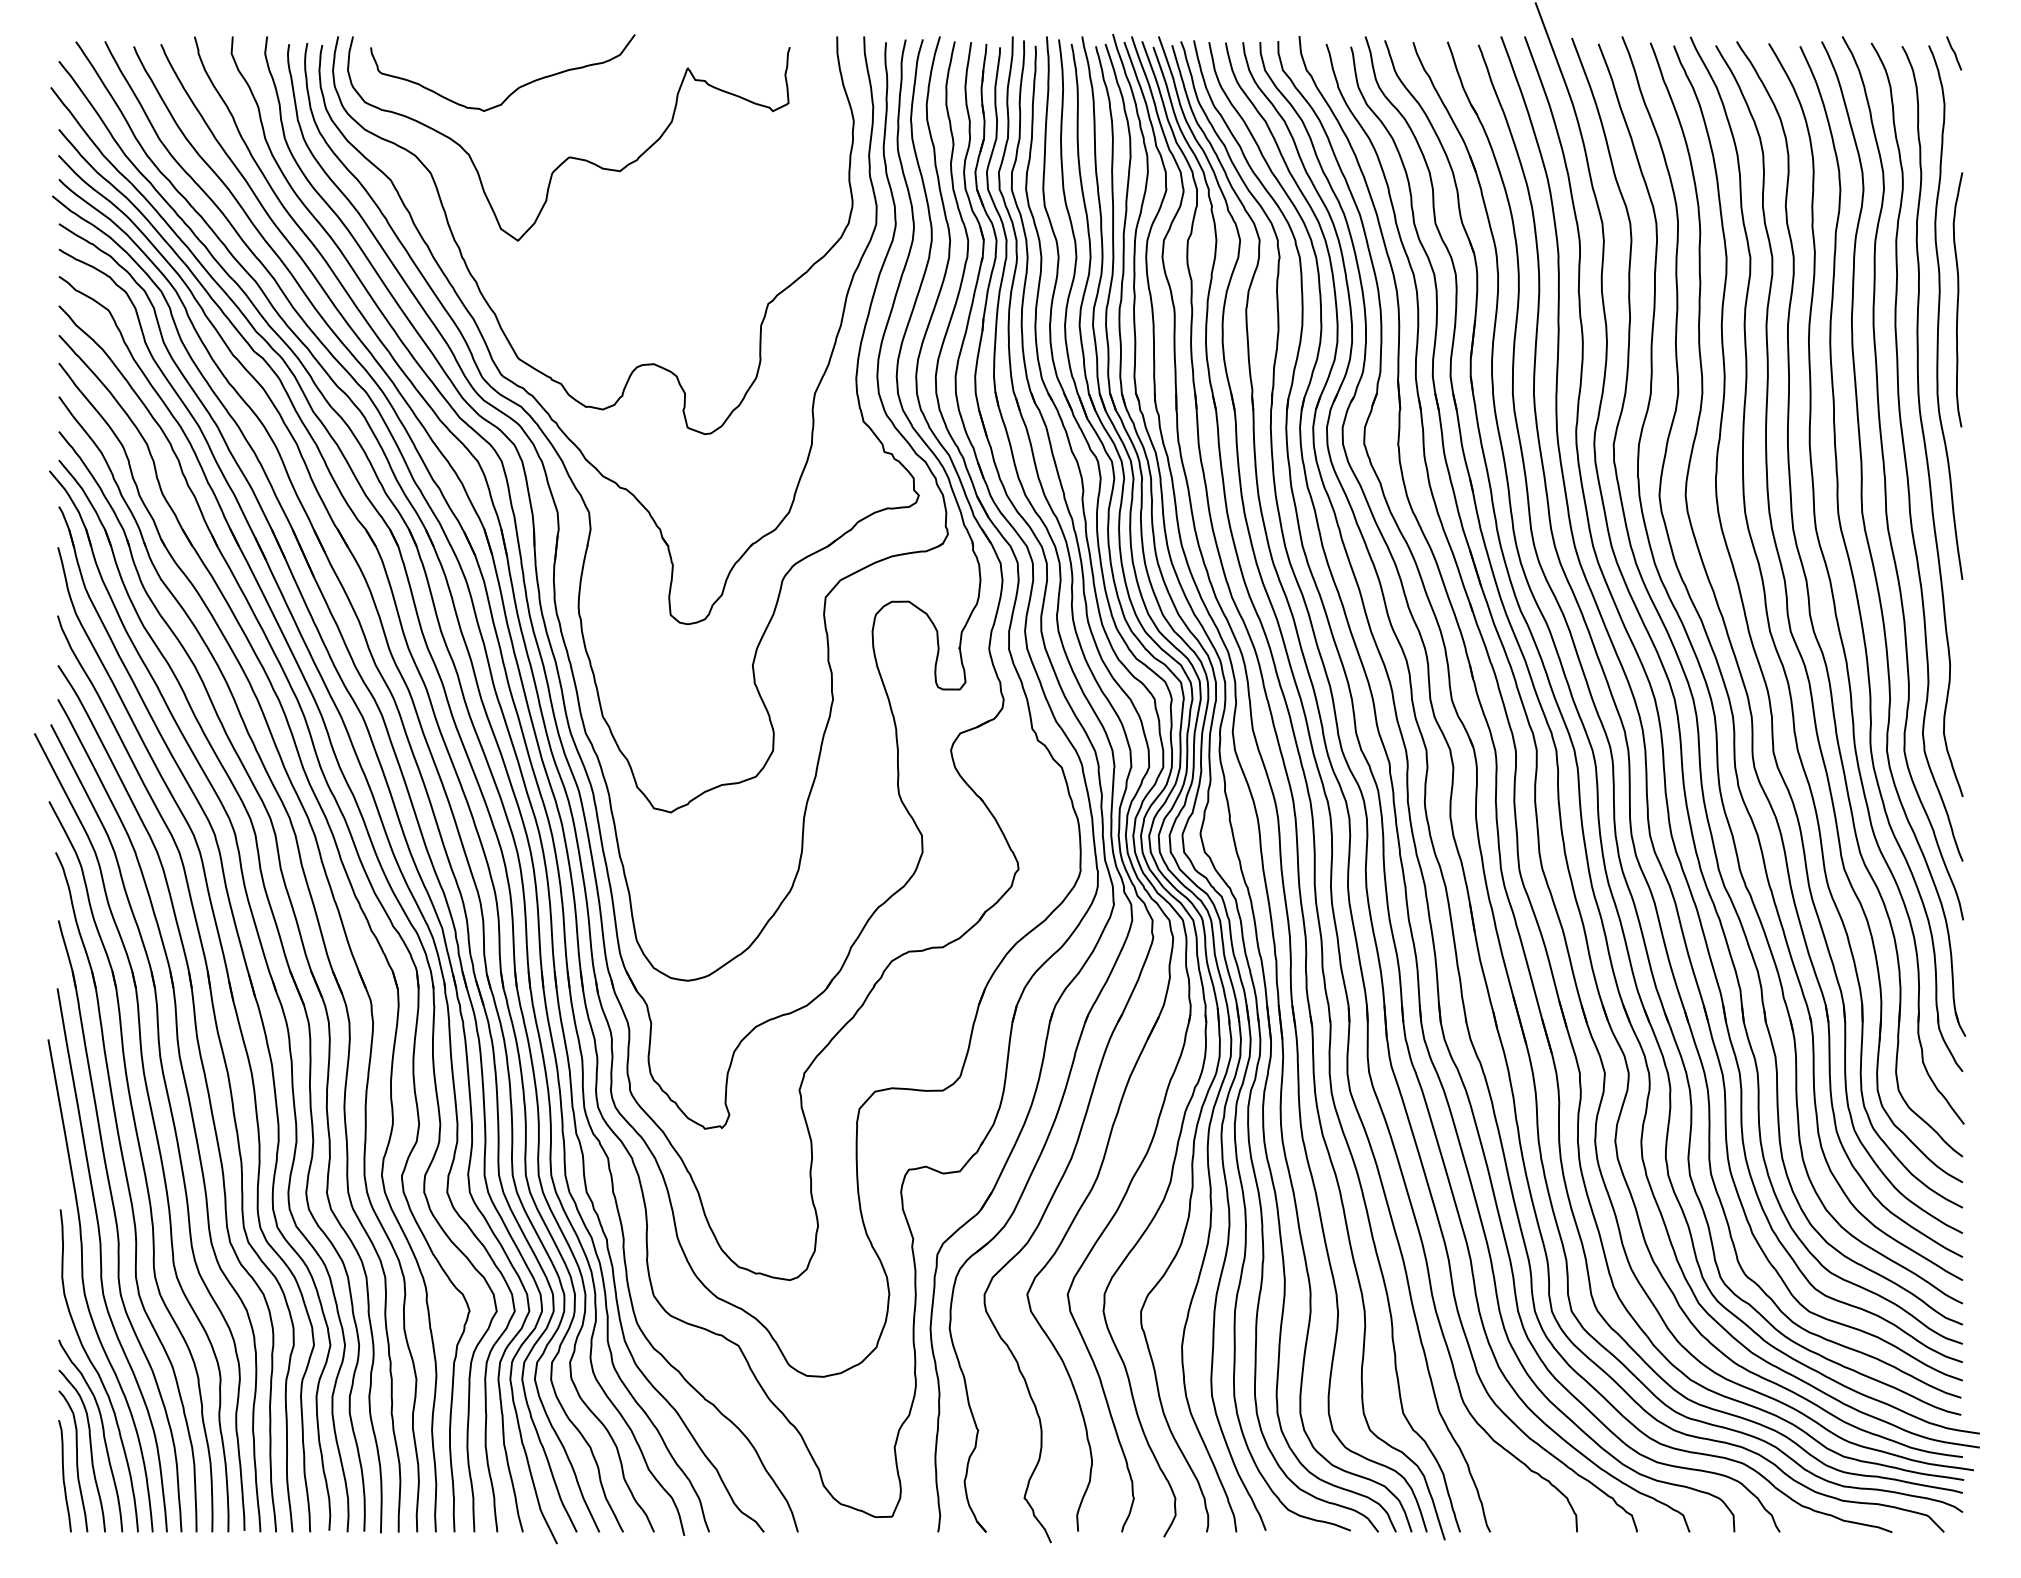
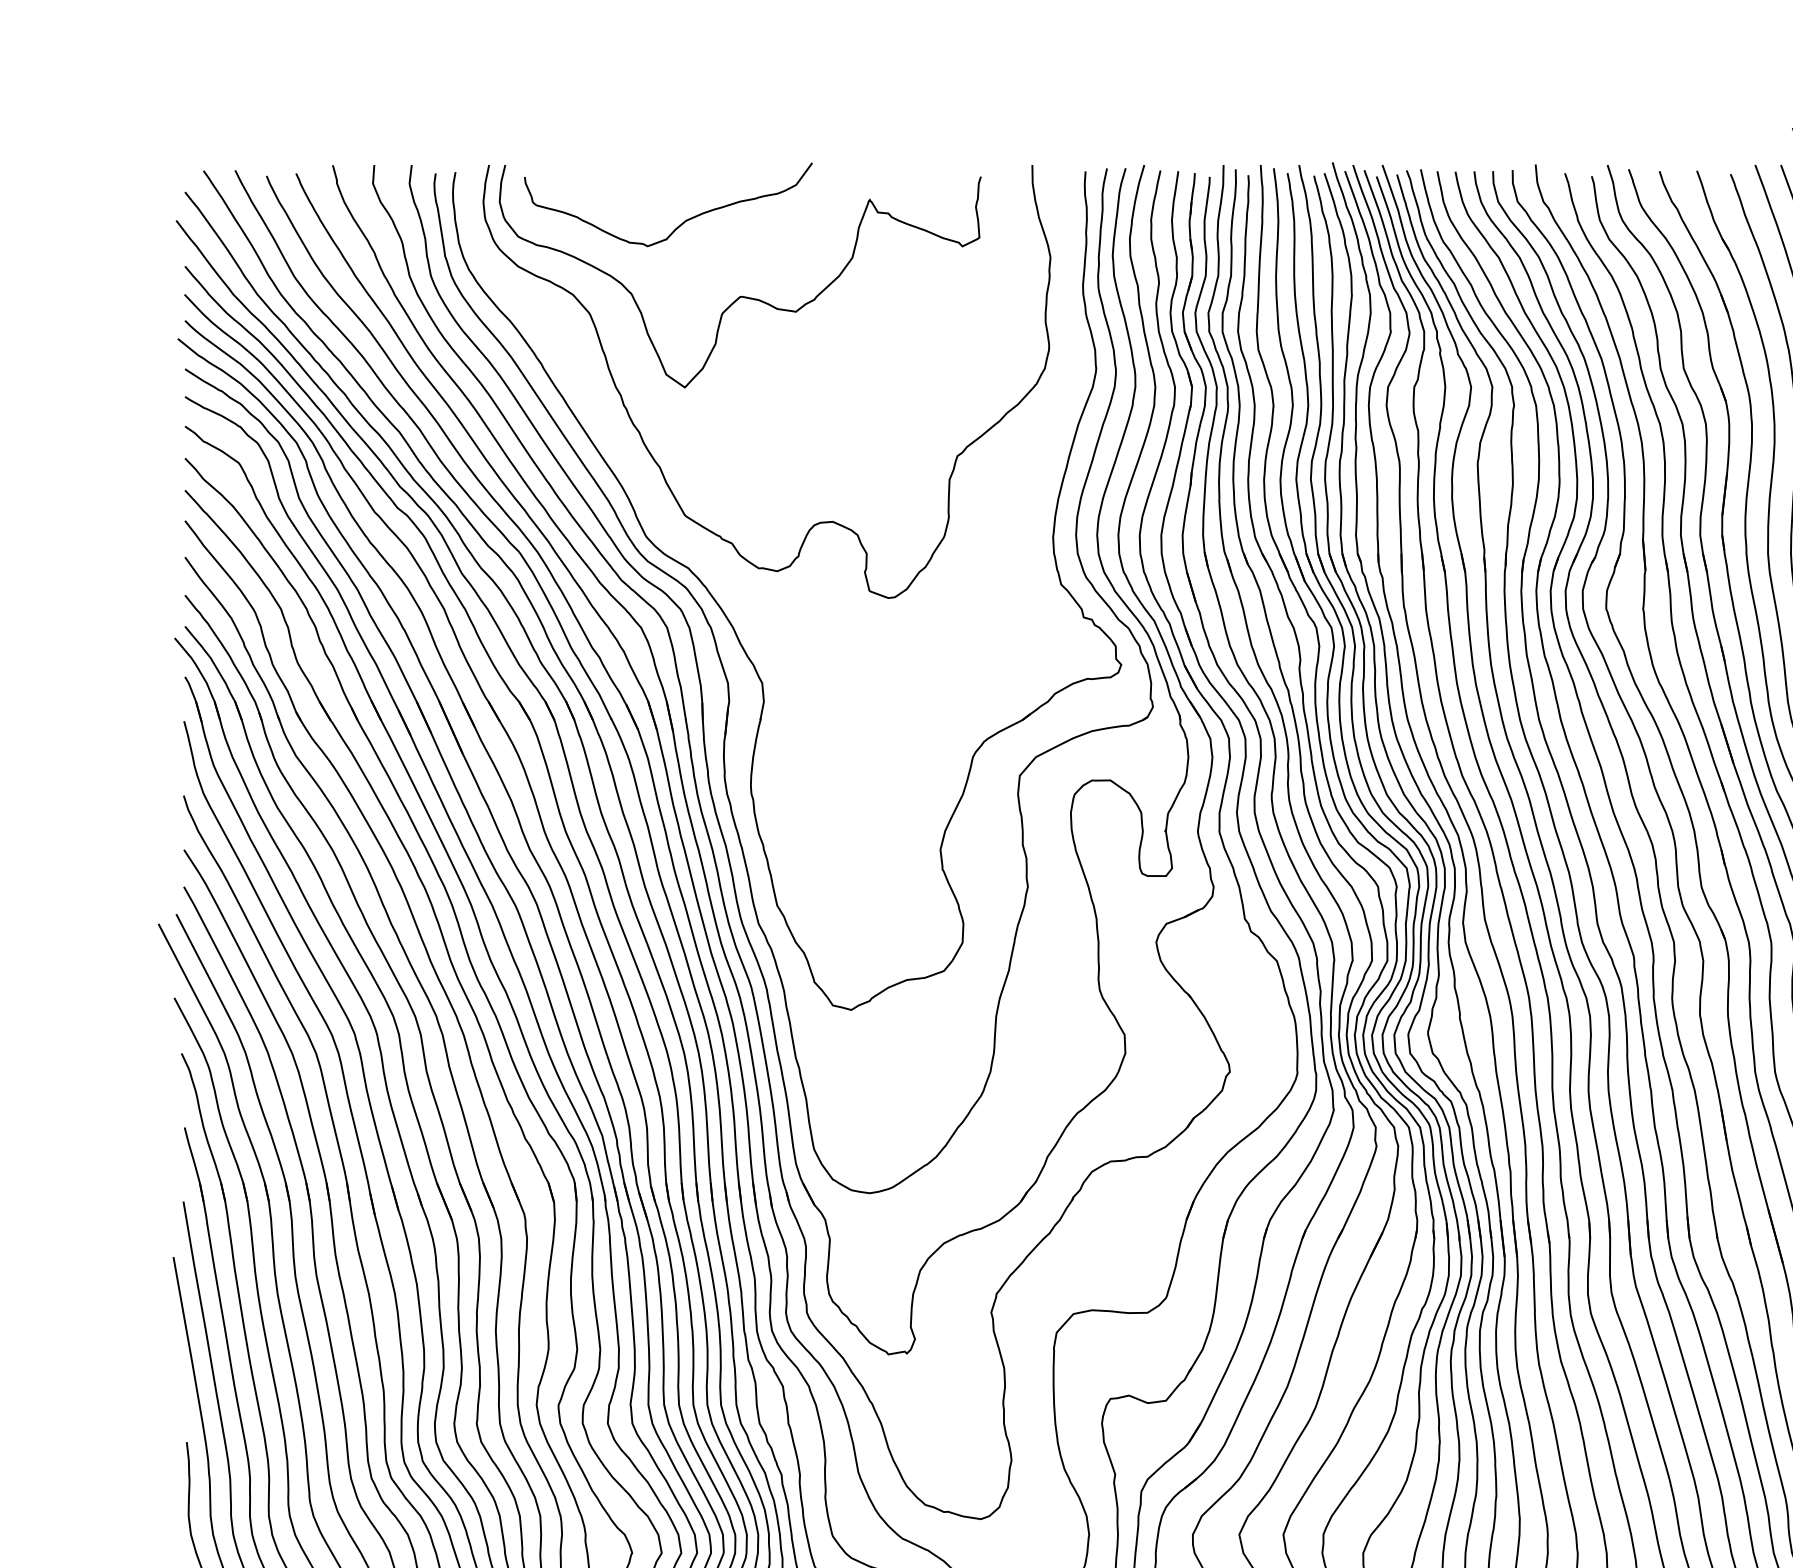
part: (532, 394) -> (700, 554), removed

